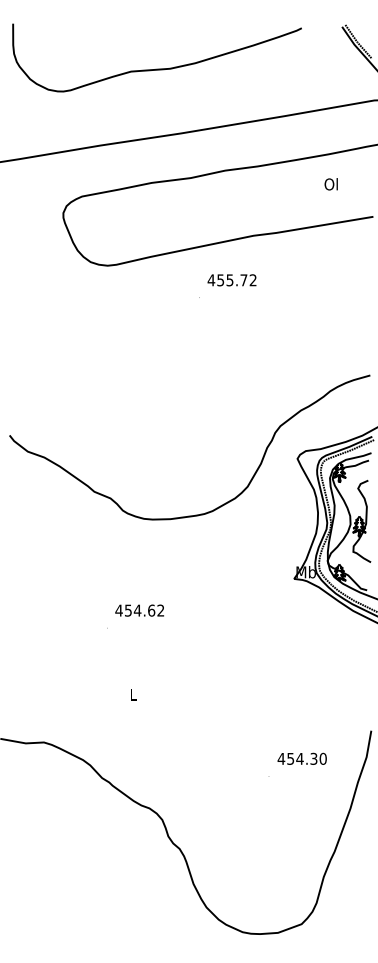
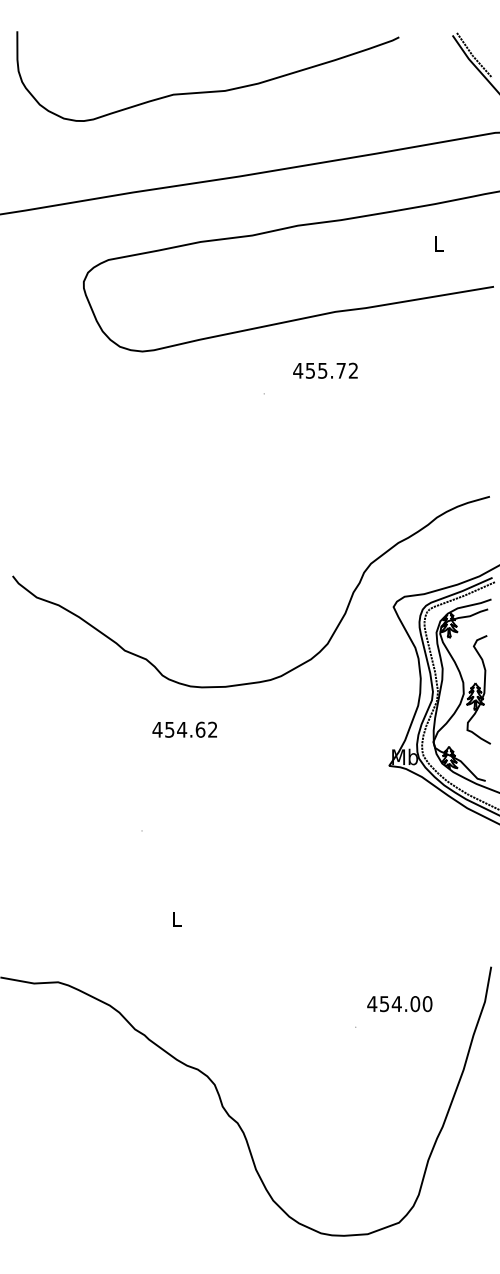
text: (330, 184) -> (437, 244), Ol -> L
text: (231, 280) -> (324, 371), moved
text: (139, 610) -> (184, 729), moved
text: (313, 758) -> (414, 1003), 454.30 -> 454.00

